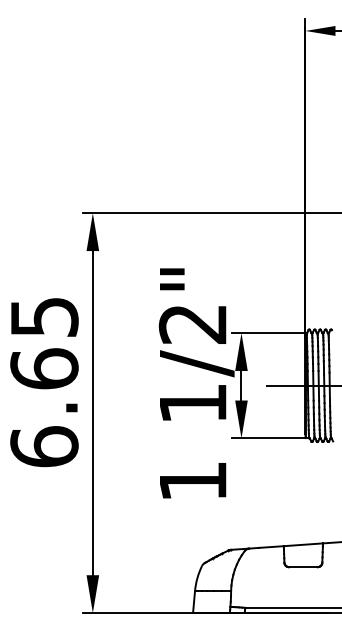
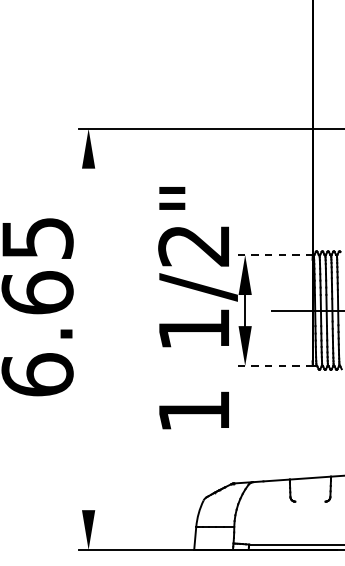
line: (268, 333) -> (273, 255), solid -> dashed
line: (92, 413) -> (88, 339), removed
line: (268, 438) -> (273, 366), solid -> dashed
line: (303, 567) -> (310, 502), removed

